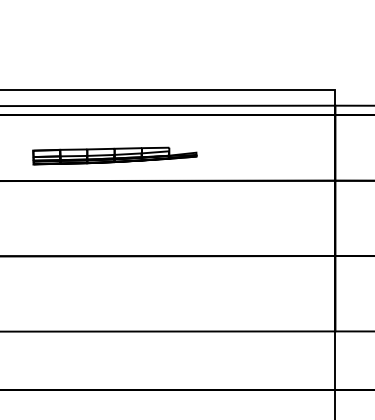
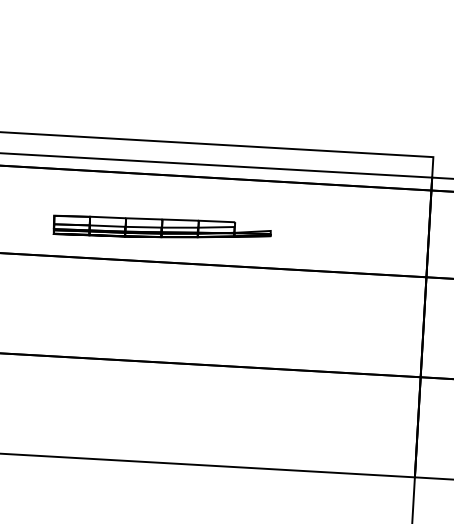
part: (114, 155) -> (161, 228), moved

